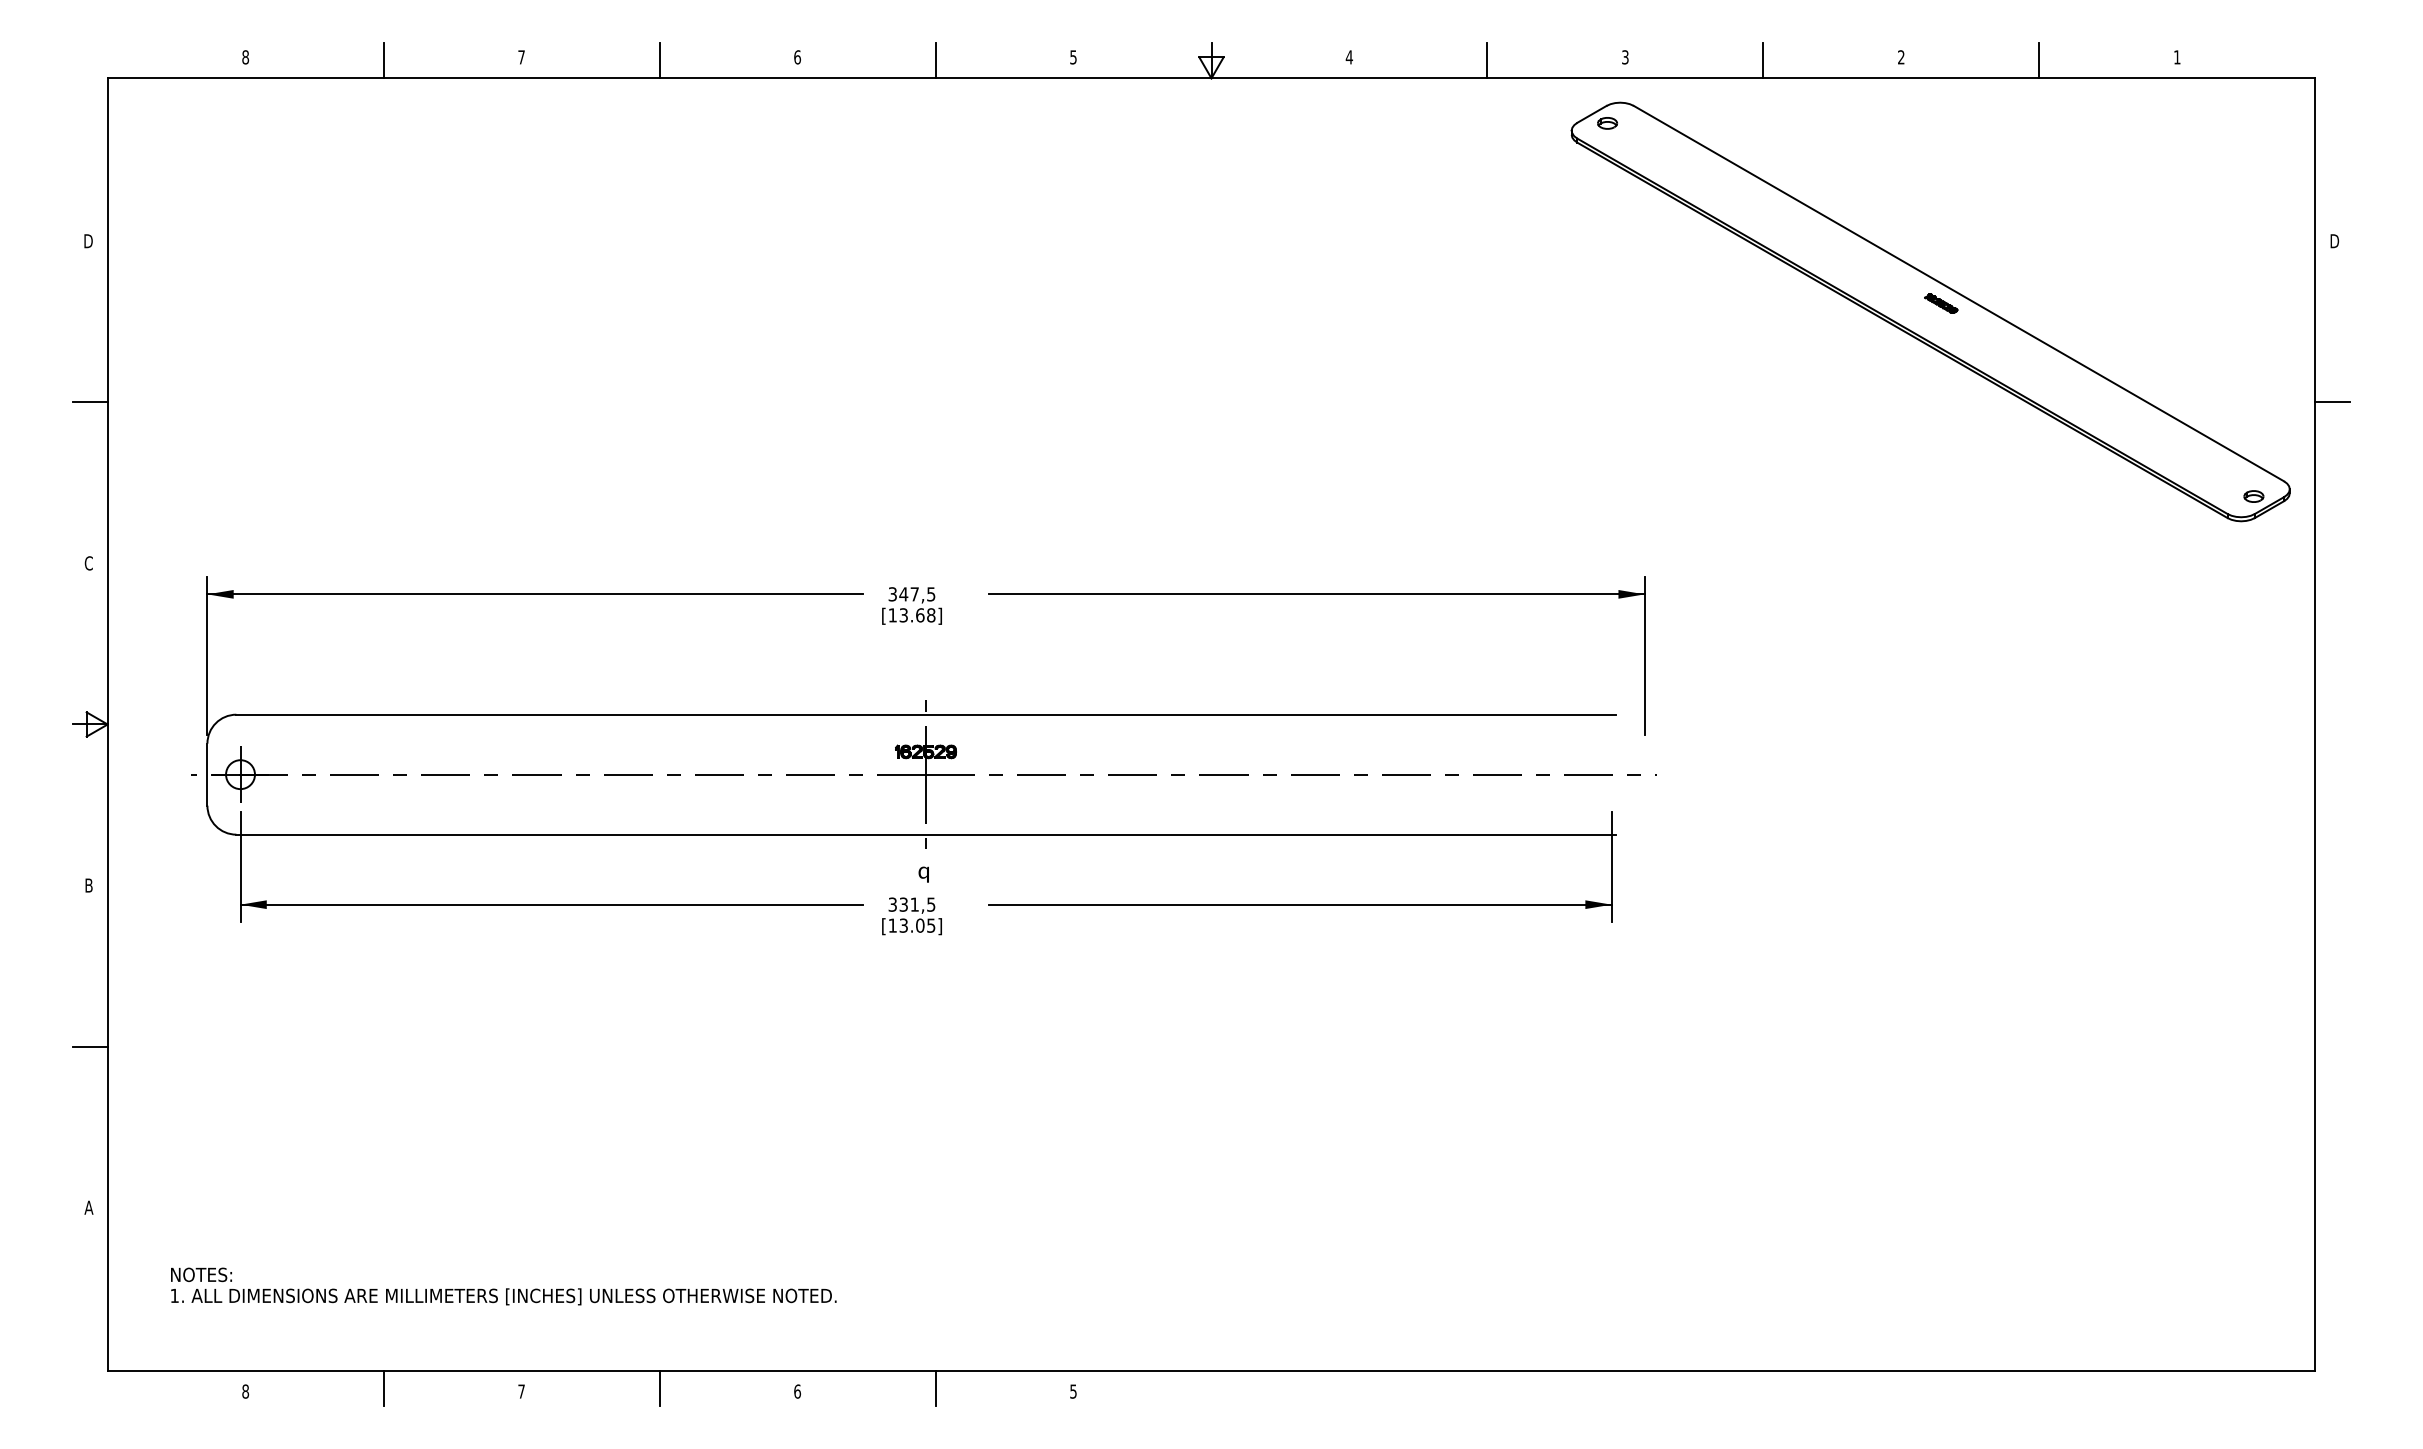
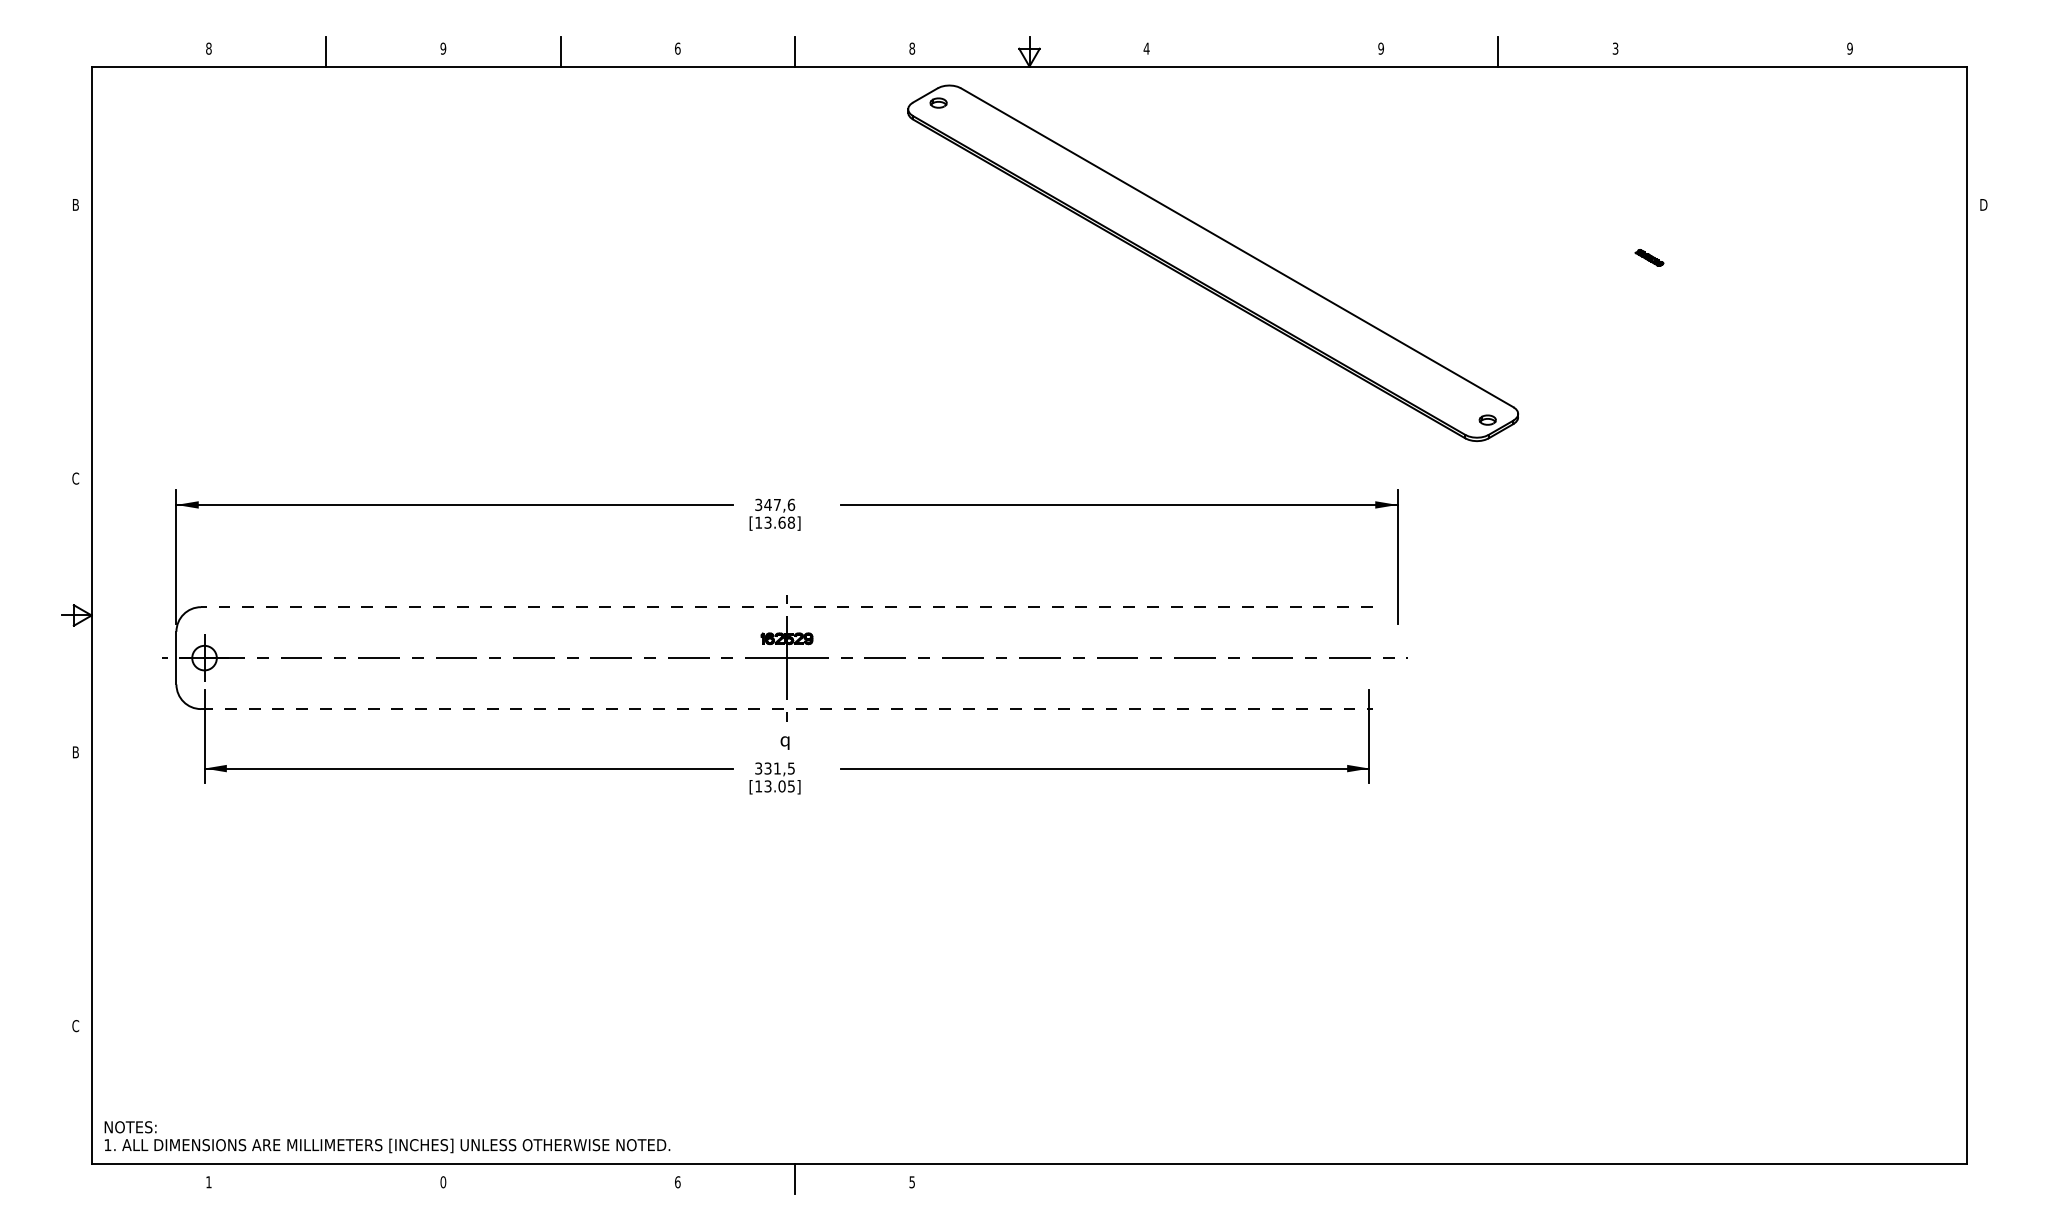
text: (521, 57) -> (443, 48), 7 -> 9
text: (1073, 57) -> (912, 48), 5 -> 8
text: (1625, 57) -> (1381, 48), 3 -> 9
text: (1901, 57) -> (1615, 48), 2 -> 3
text: (2176, 57) -> (1849, 48), 1 -> 9
line: (1487, 60) -> (1263, 51), removed
line: (2039, 60) -> (1732, 51), removed
text: (88, 241) -> (75, 205), D -> B
part: (1930, 311) -> (1213, 262), moved
line: (89, 402) -> (76, 341), removed
line: (2332, 402) -> (1981, 341), removed
text: (931, 594) -> (791, 505), 347,5 -> 347,6
line: (926, 714) -> (787, 607), solid -> dashed
line: (926, 834) -> (787, 708), solid -> dashed
line: (89, 1046) -> (76, 889), removed
text: (88, 1207) -> (75, 1025), A -> C
text: (503, 1286) -> (387, 1137), moved
line: (383, 1387) -> (326, 1178), removed
line: (659, 1387) -> (560, 1178), removed
text: (245, 1391) -> (208, 1182), 8 -> 1
text: (521, 1391) -> (443, 1182), 7 -> 0

